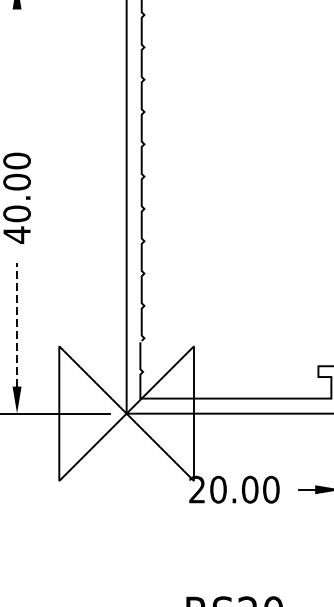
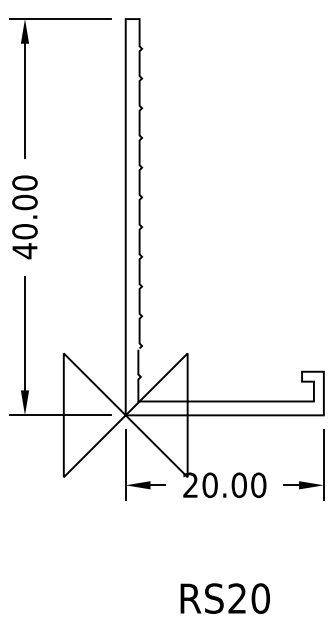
line: (16, 71) -> (24, 100), added
line: (16, 324) -> (24, 333), dashed -> solid
part: (149, 485) -> (146, 481), added

